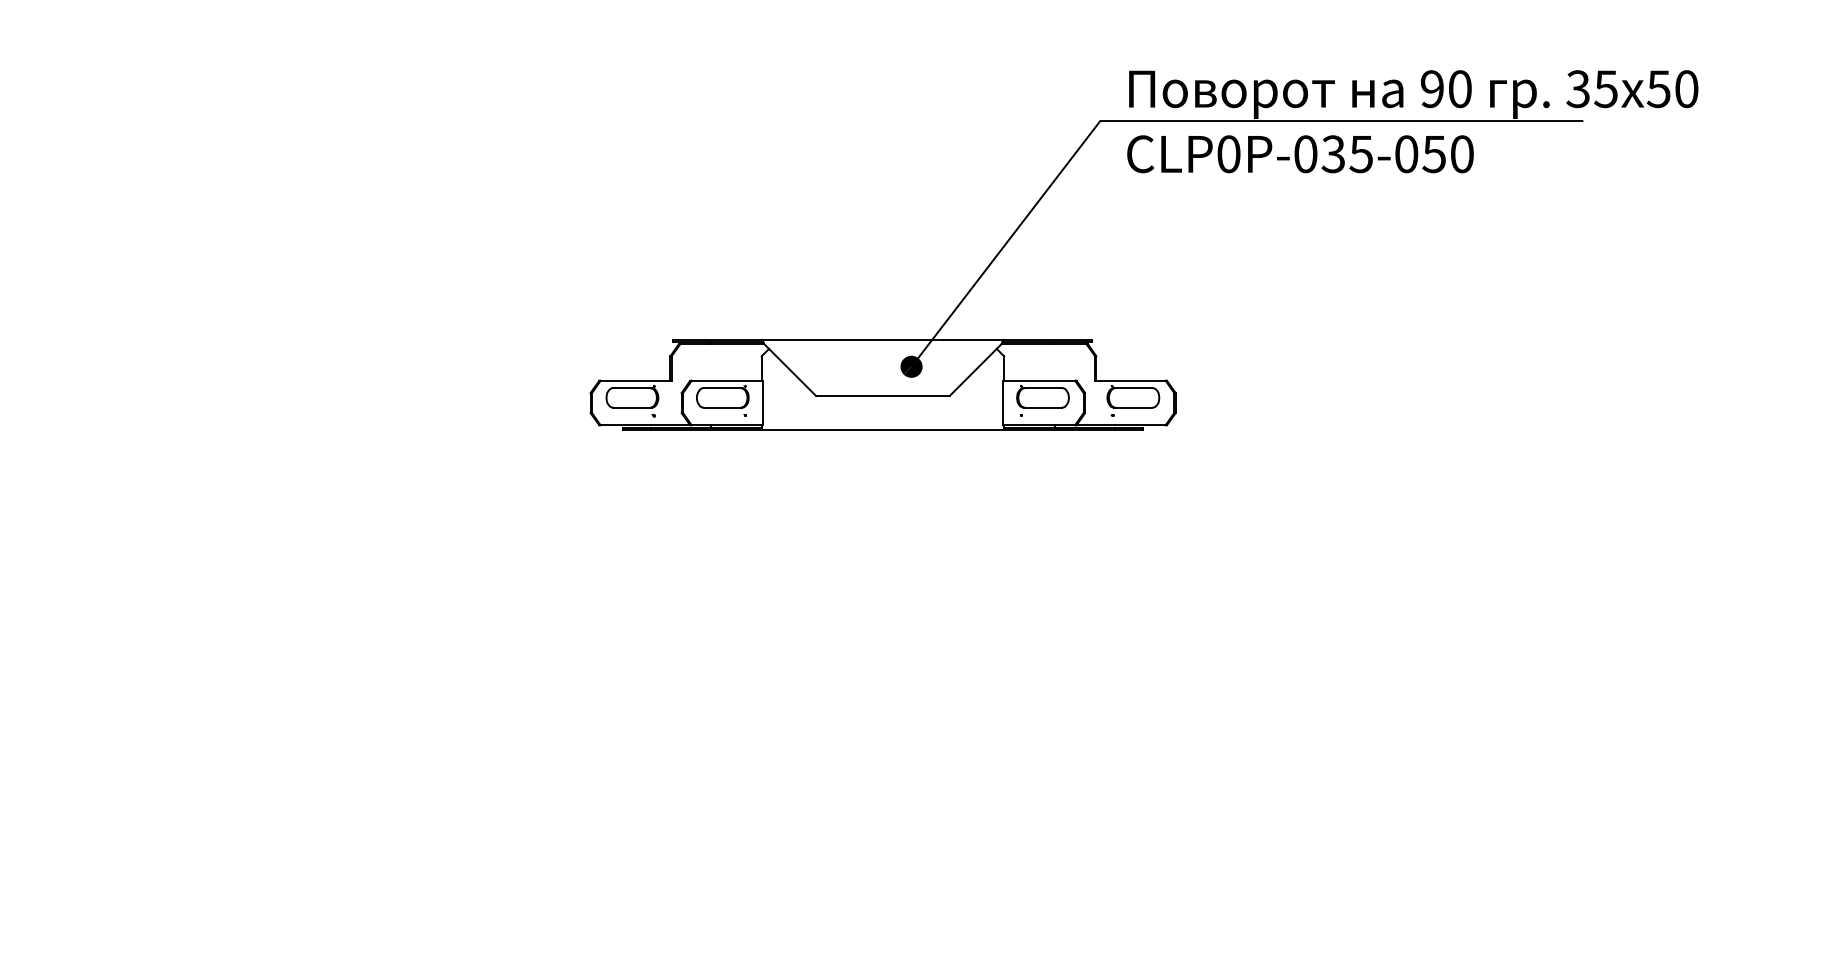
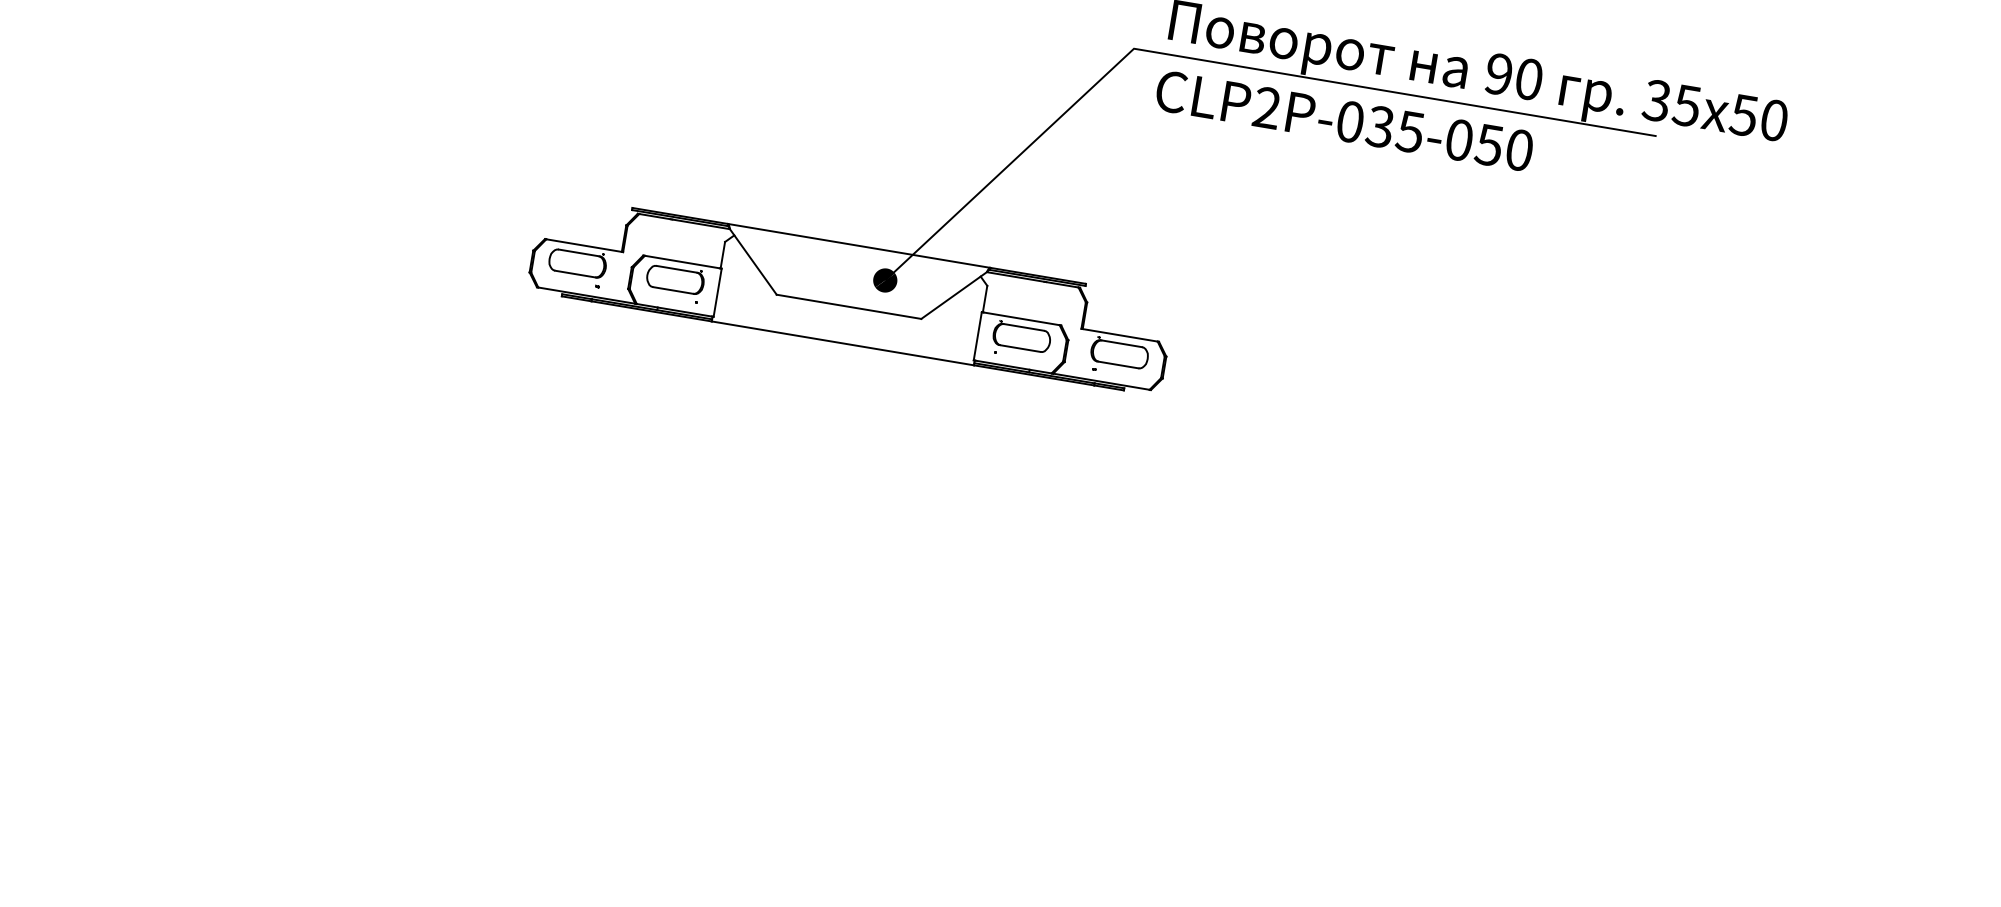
text: (1228, 154) -> (1266, 108), CLP0P-035-050 -> CLP2P-035-050

